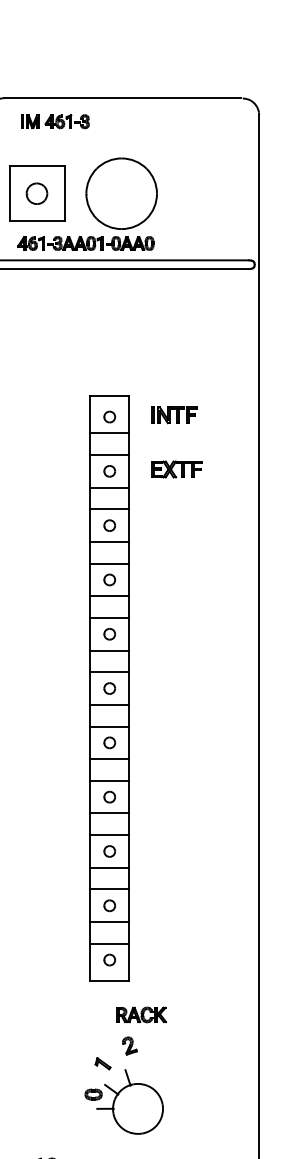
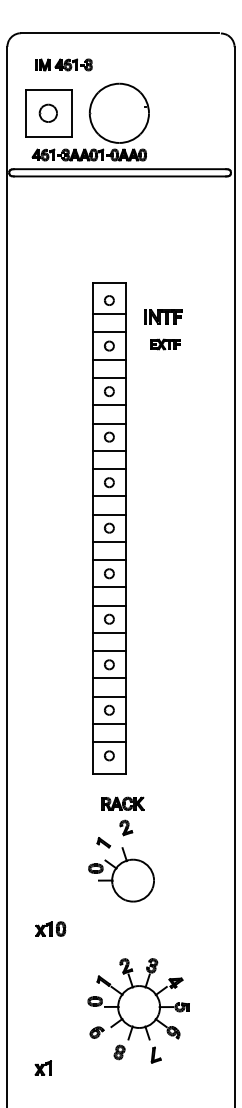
part: (55, 121) -> (63, 64), moved
part: (174, 414) -> (163, 316), moved
part: (176, 469) -> (165, 344), size x0.7
part: (140, 1014) -> (122, 803), moved

